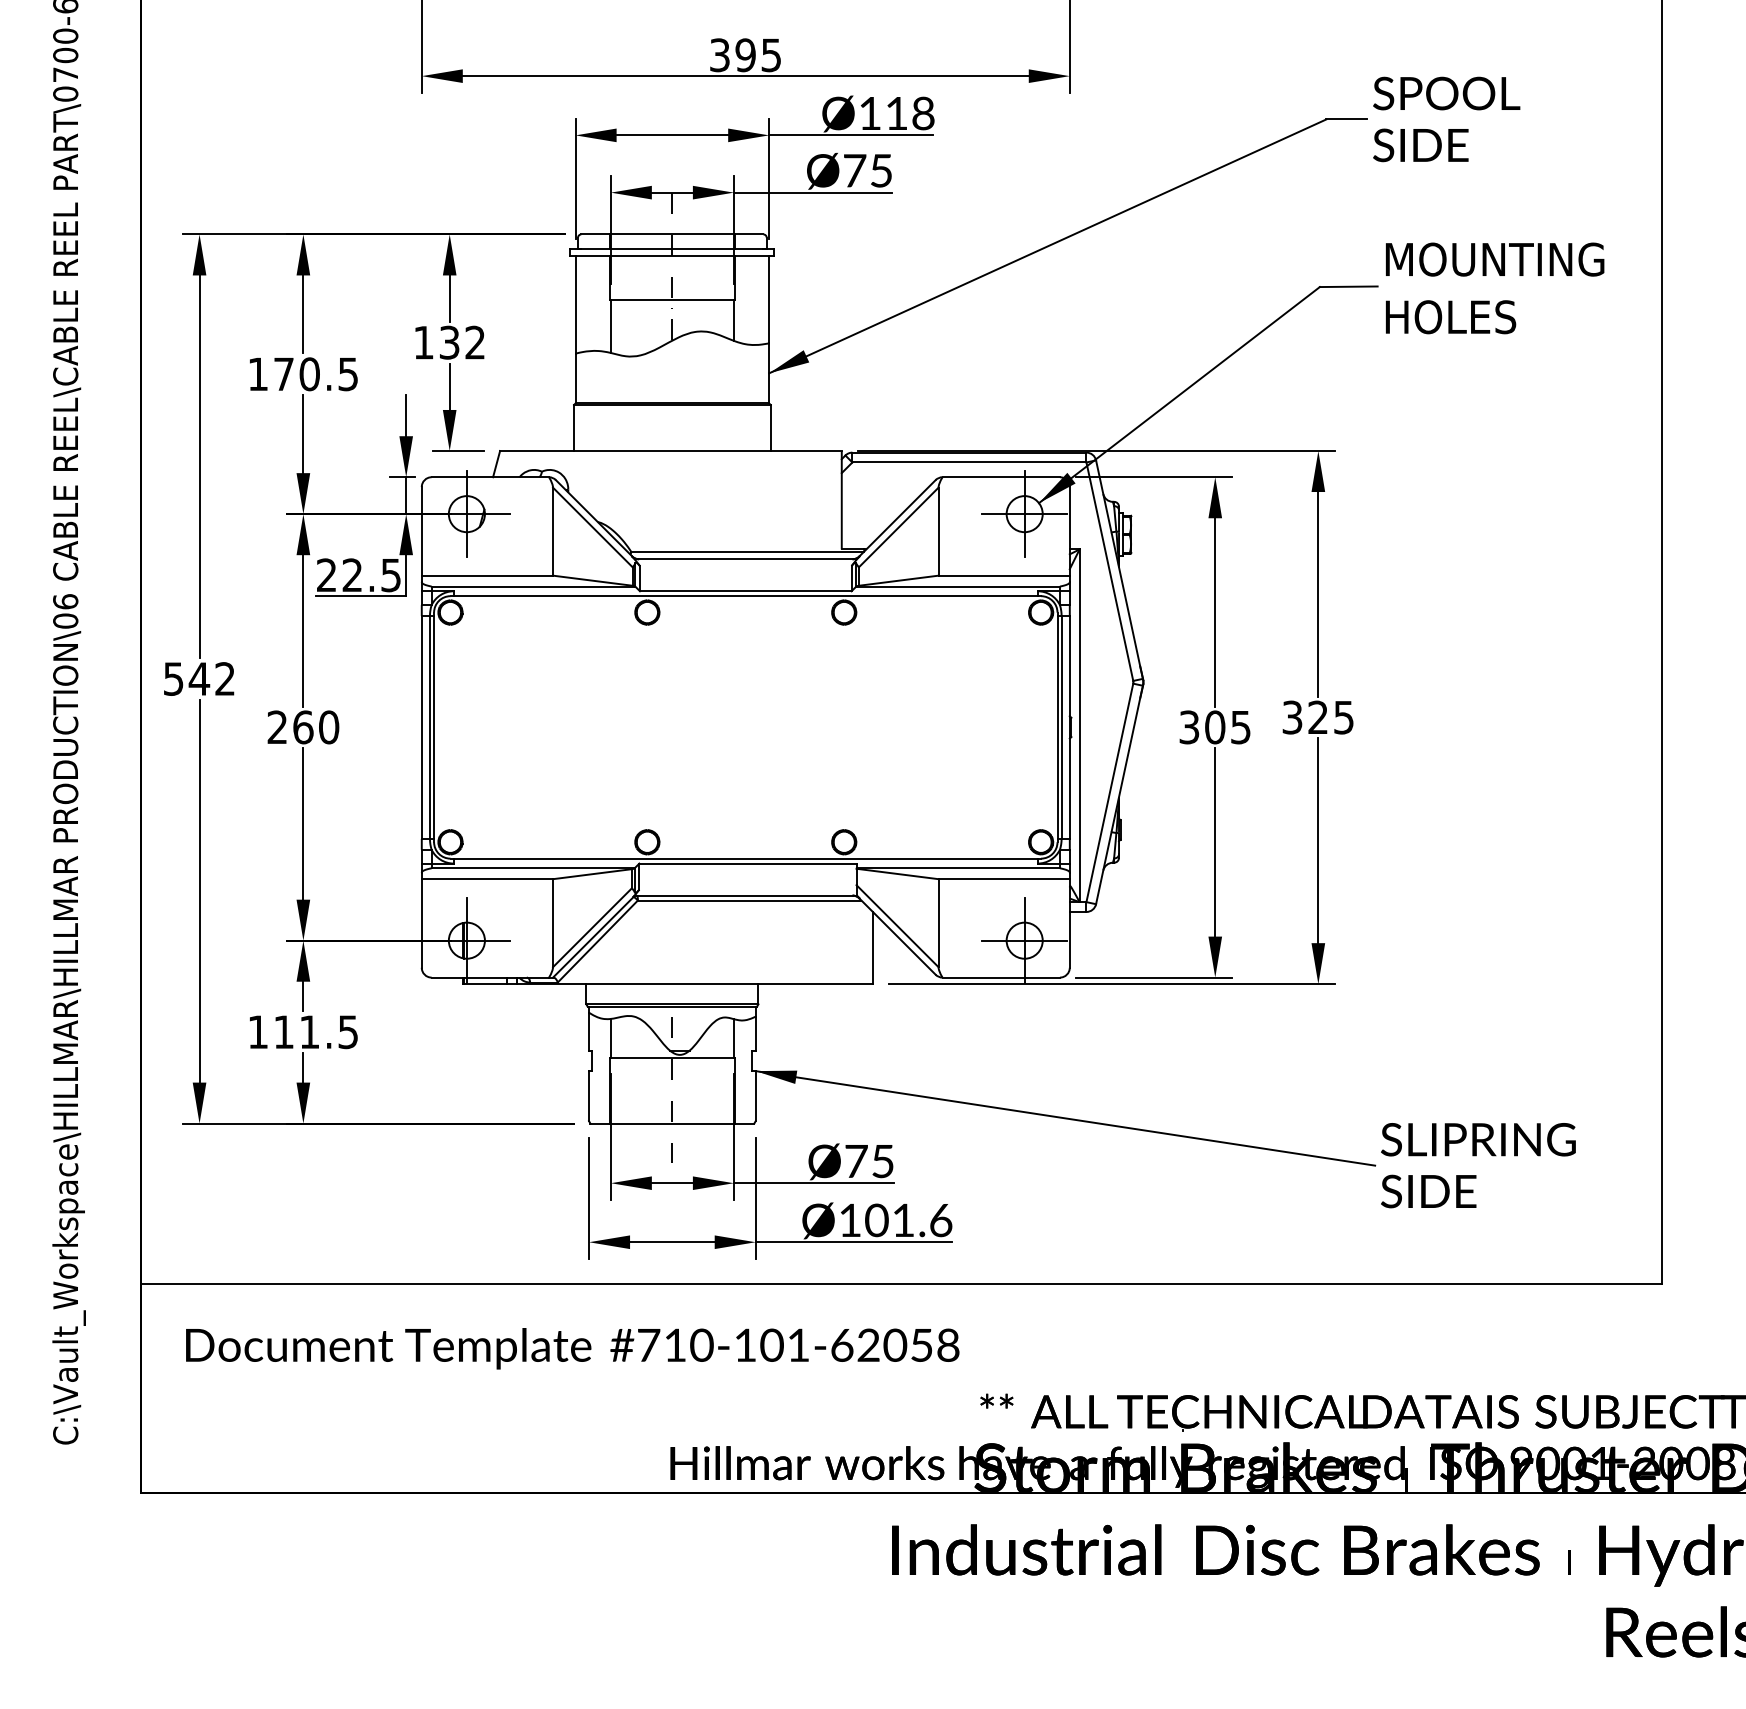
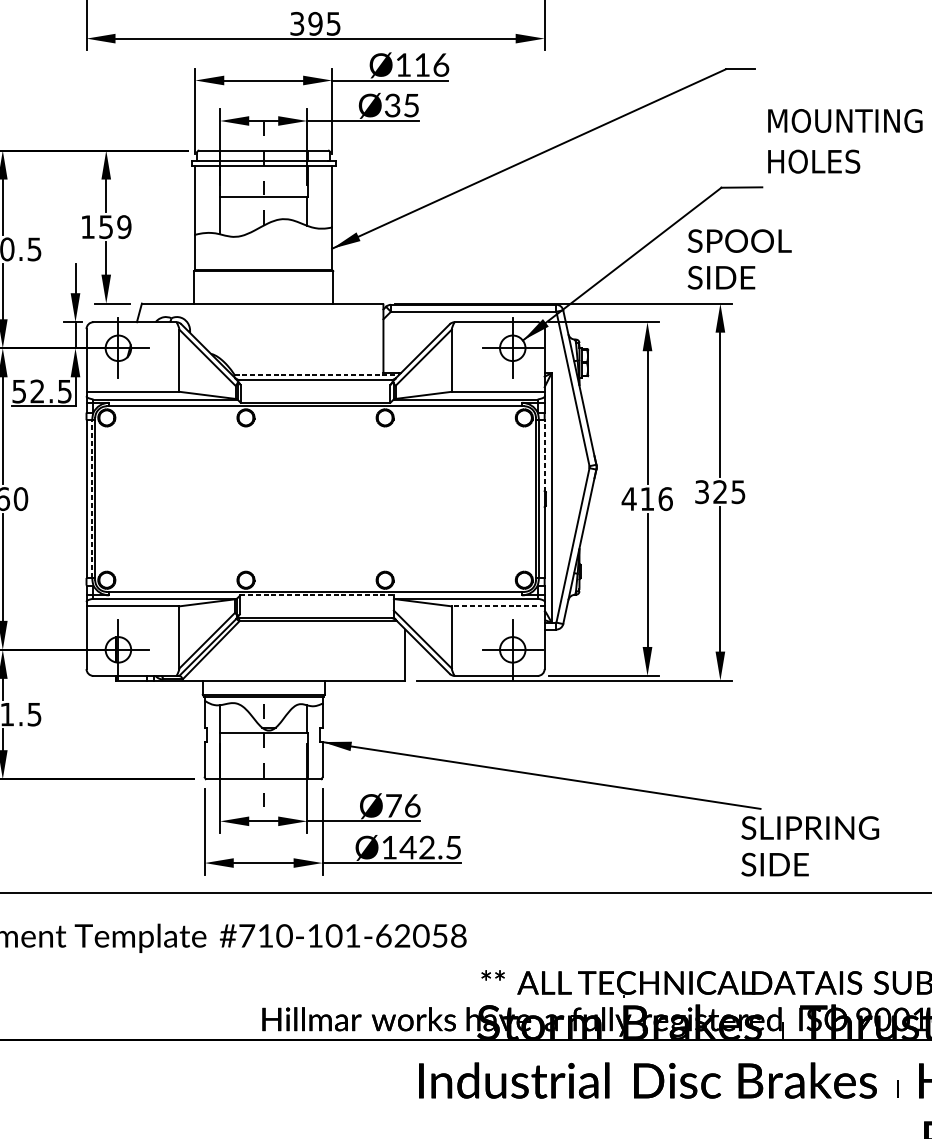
text: (923, 112) -> (441, 64), Ø118 -> Ø116
text: (1446, 119) -> (739, 259), moved
text: (854, 170) -> (392, 105), Ø75 -> Ø35
text: (1495, 288) -> (845, 141), moved
text: (462, 342) -> (115, 226), 132 -> 159
line: (748, 551) -> (317, 374), solid -> dashed
text: (326, 575) -> (19, 391), 22.5 -> 52.5
line: (1069, 665) -> (544, 455), solid -> dashed
line: (429, 727) -> (91, 499), solid -> dashed
text: (1214, 727) -> (646, 499), 305 -> 416
line: (747, 863) -> (316, 595), solid -> dashed
line: (1004, 879) -> (498, 606), solid -> dashed
text: (883, 1161) -> (412, 805), Ø75 -> Ø76
text: (1478, 1165) -> (810, 846), moved
text: (908, 1220) -> (430, 847), Ø101.6 -> Ø142.5

